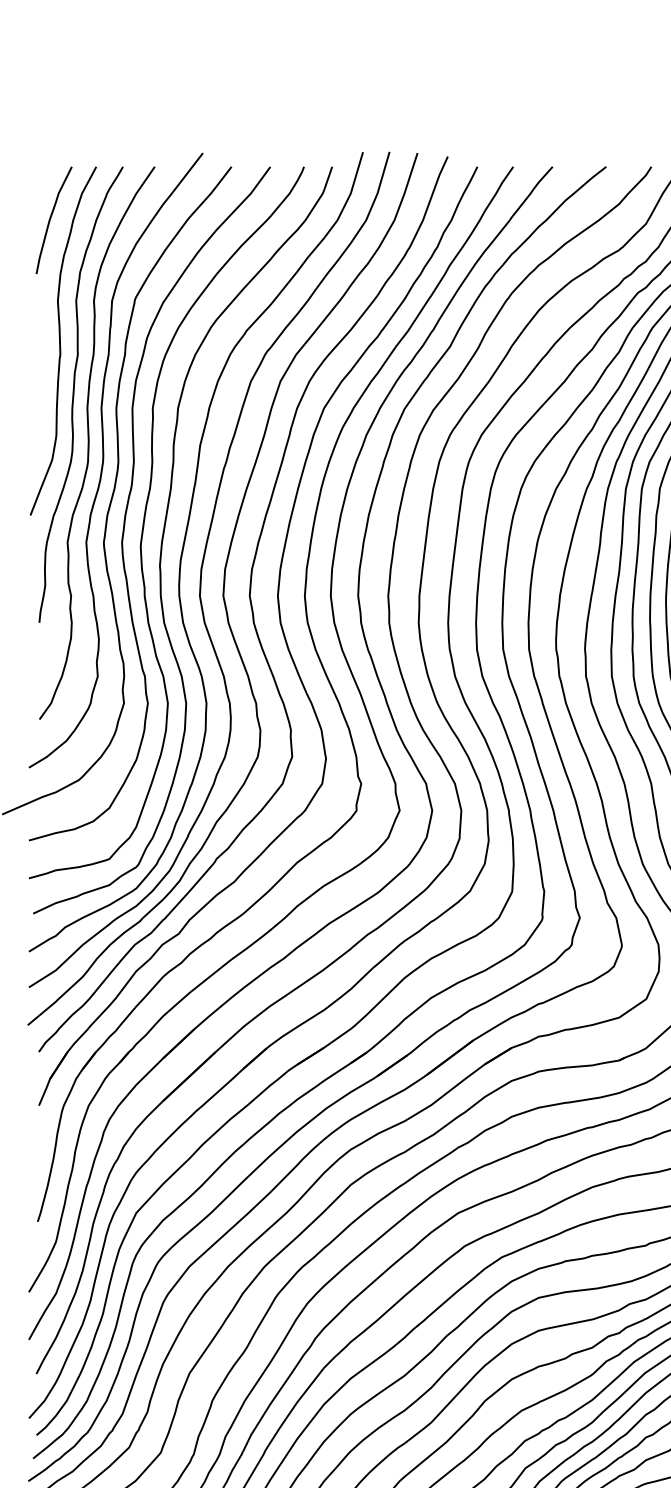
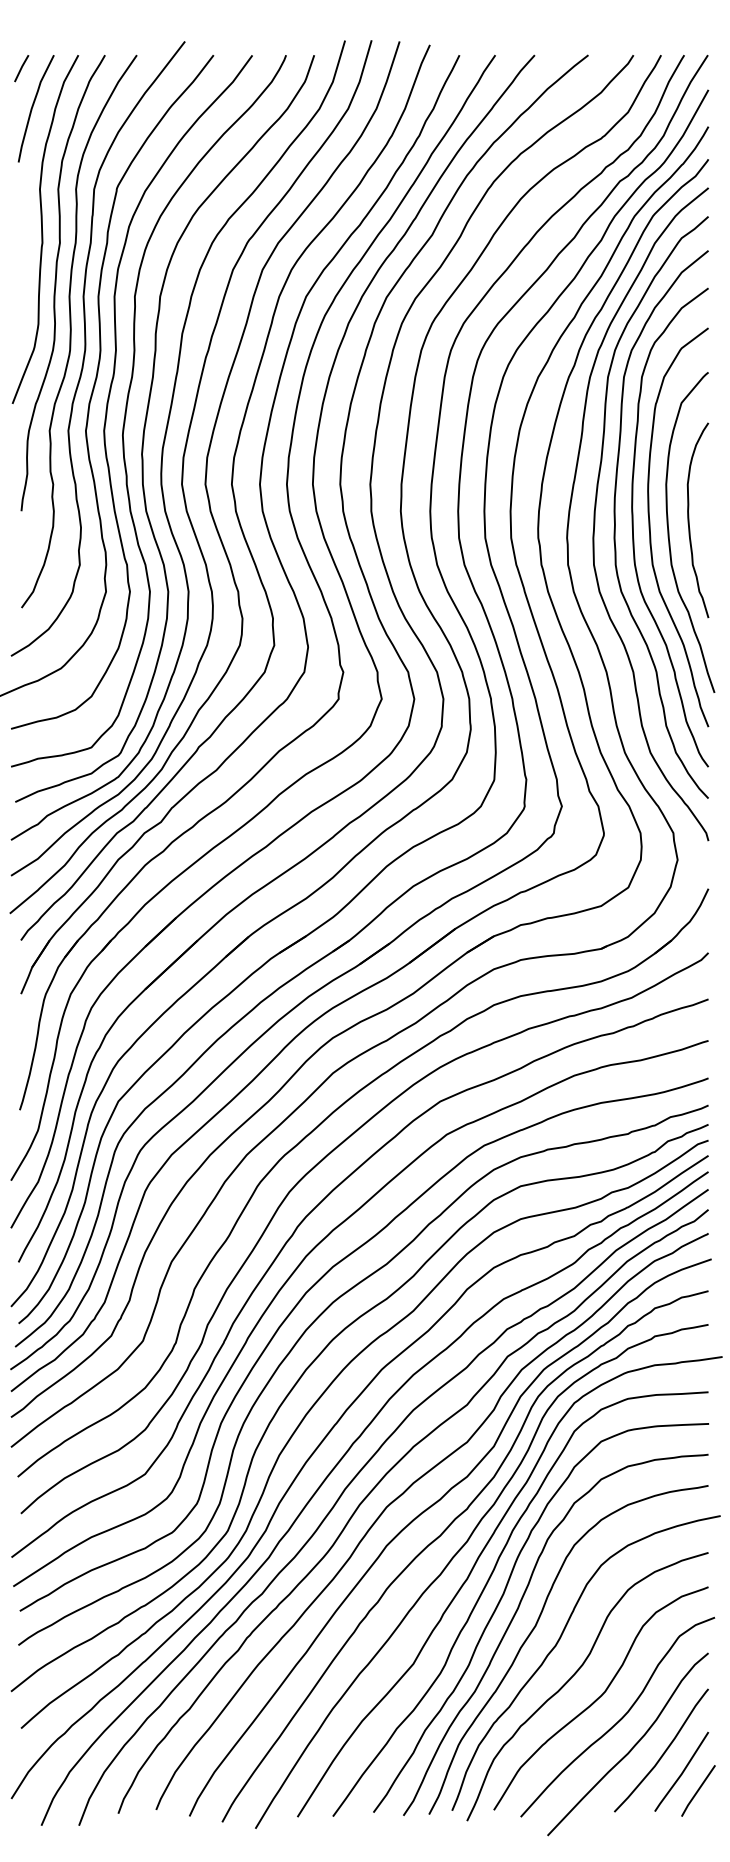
line: (39, 180) -> (21, 68), added

